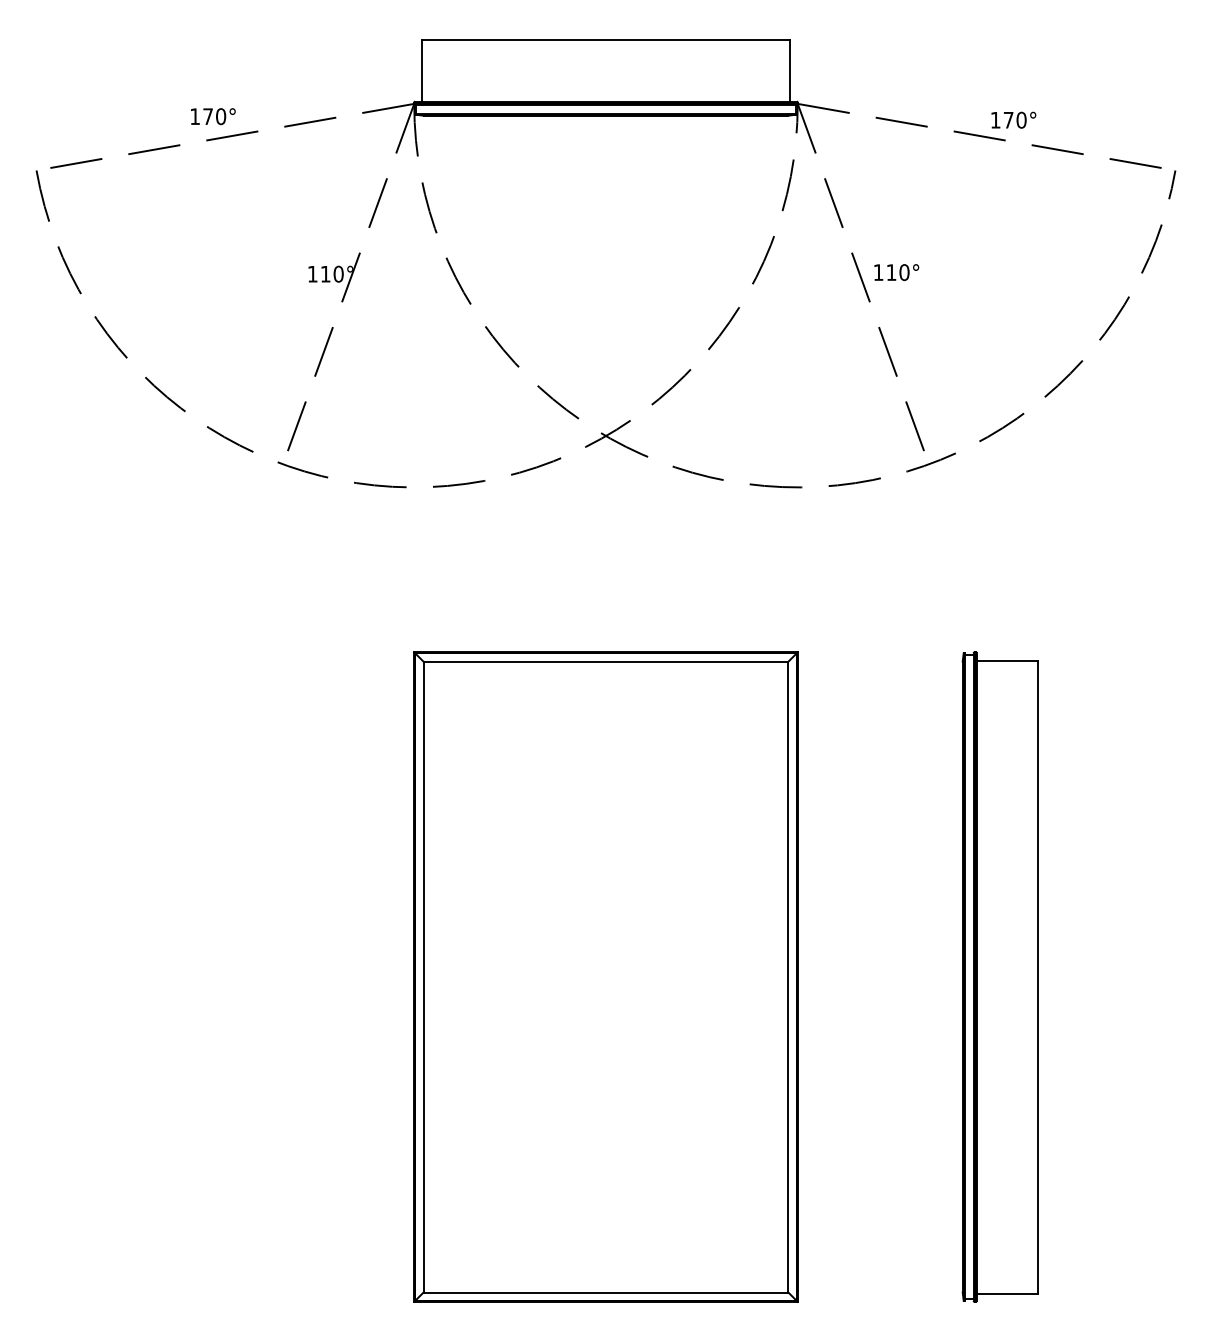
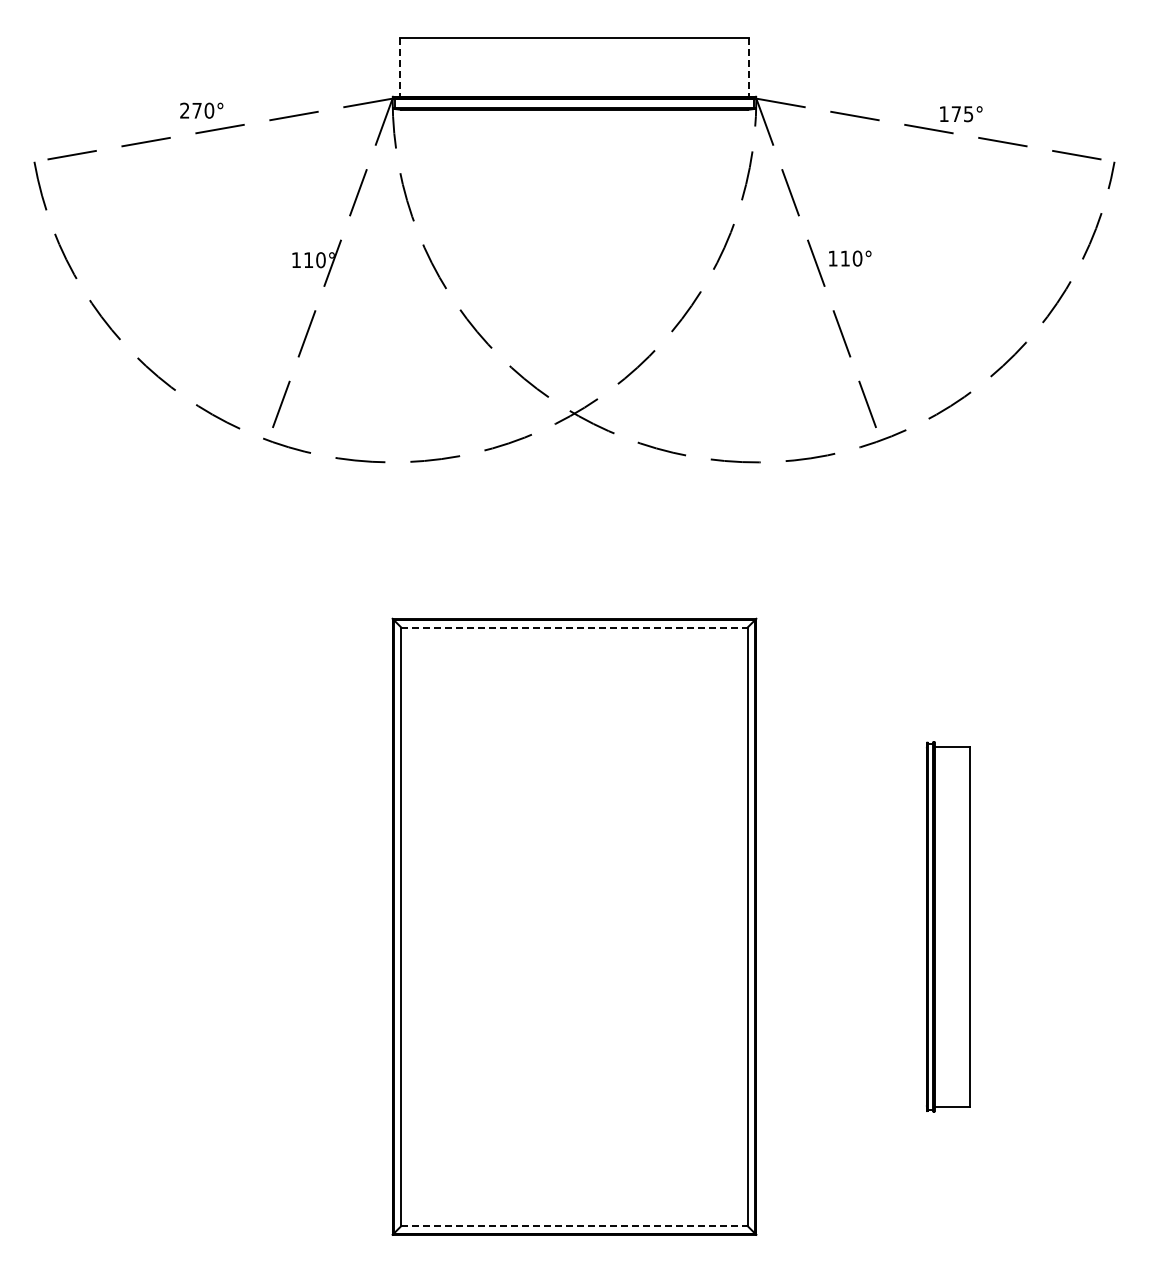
line: (422, 71) -> (400, 67), solid -> dashed
line: (789, 71) -> (748, 67), solid -> dashed
text: (194, 116) -> (184, 110), 170° -> 270°
text: (1021, 120) -> (968, 114), 170° -> 175°
line: (606, 661) -> (574, 627), solid -> dashed
part: (999, 976) -> (947, 926), size x0.6
line: (606, 1293) -> (574, 1226), solid -> dashed

